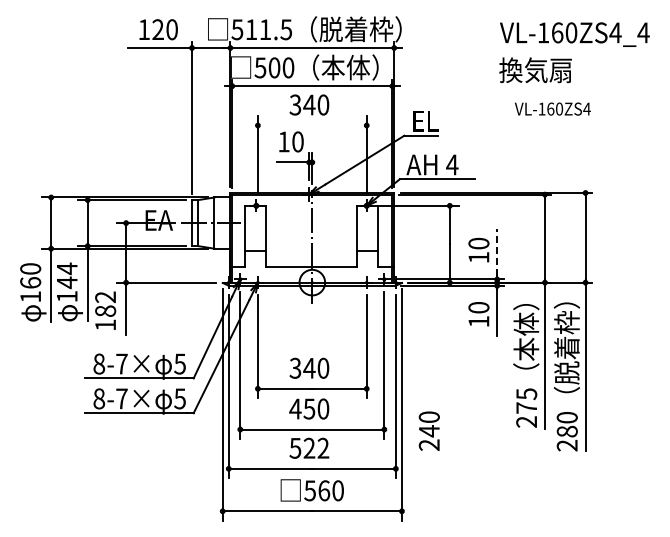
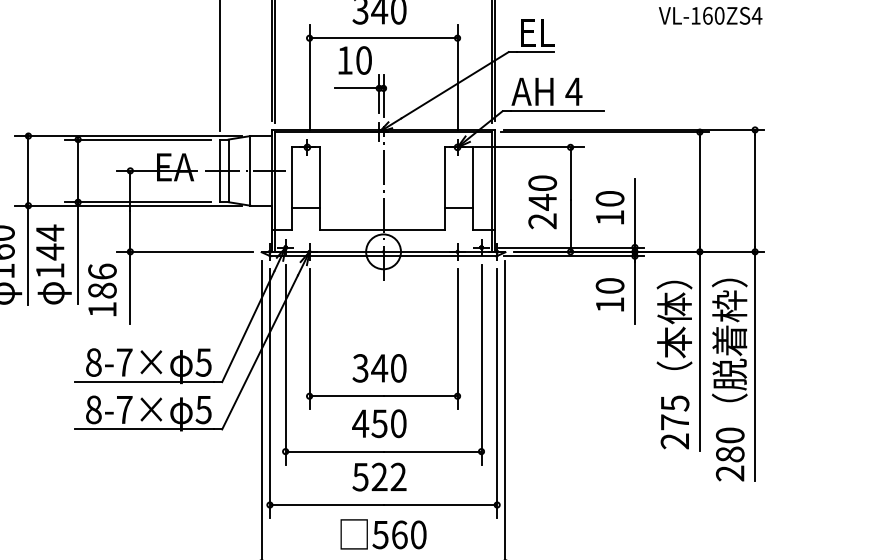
line: (312, 125) -> (383, 38), added
line: (497, 252) -> (635, 210), dashed -> solid
text: (105, 297) -> (102, 272), 182 -> 186
text: (428, 430) -> (541, 201), moved

